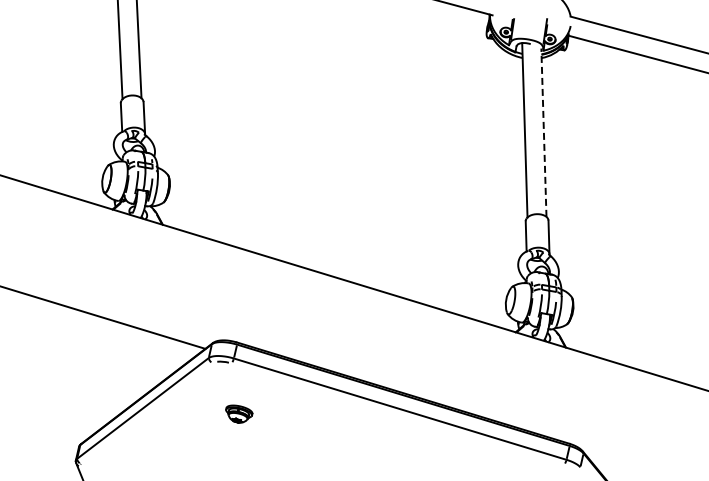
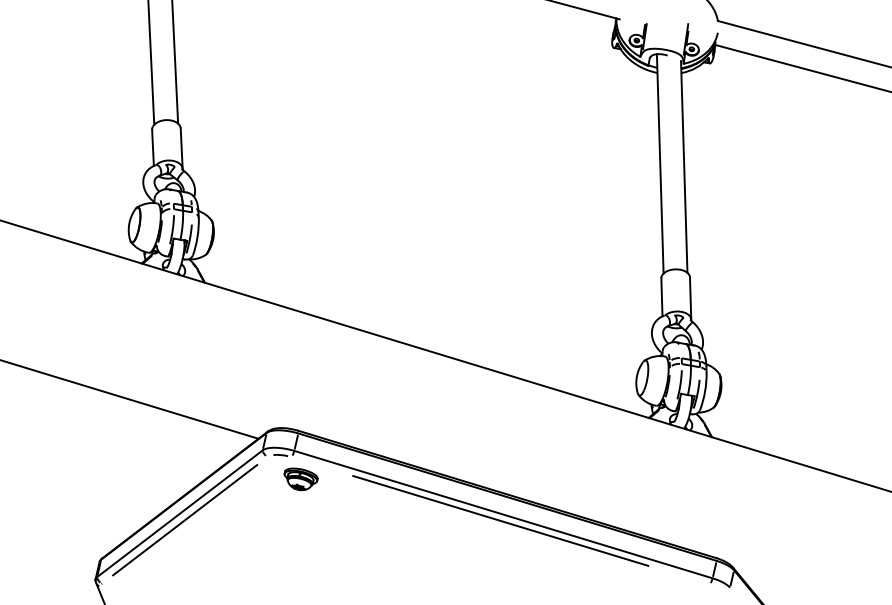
line: (543, 132) -> (683, 166), dashed -> solid
line: (146, 413) -> (184, 520), added
part: (239, 413) -> (301, 478), moved
line: (397, 413) -> (500, 520), added

